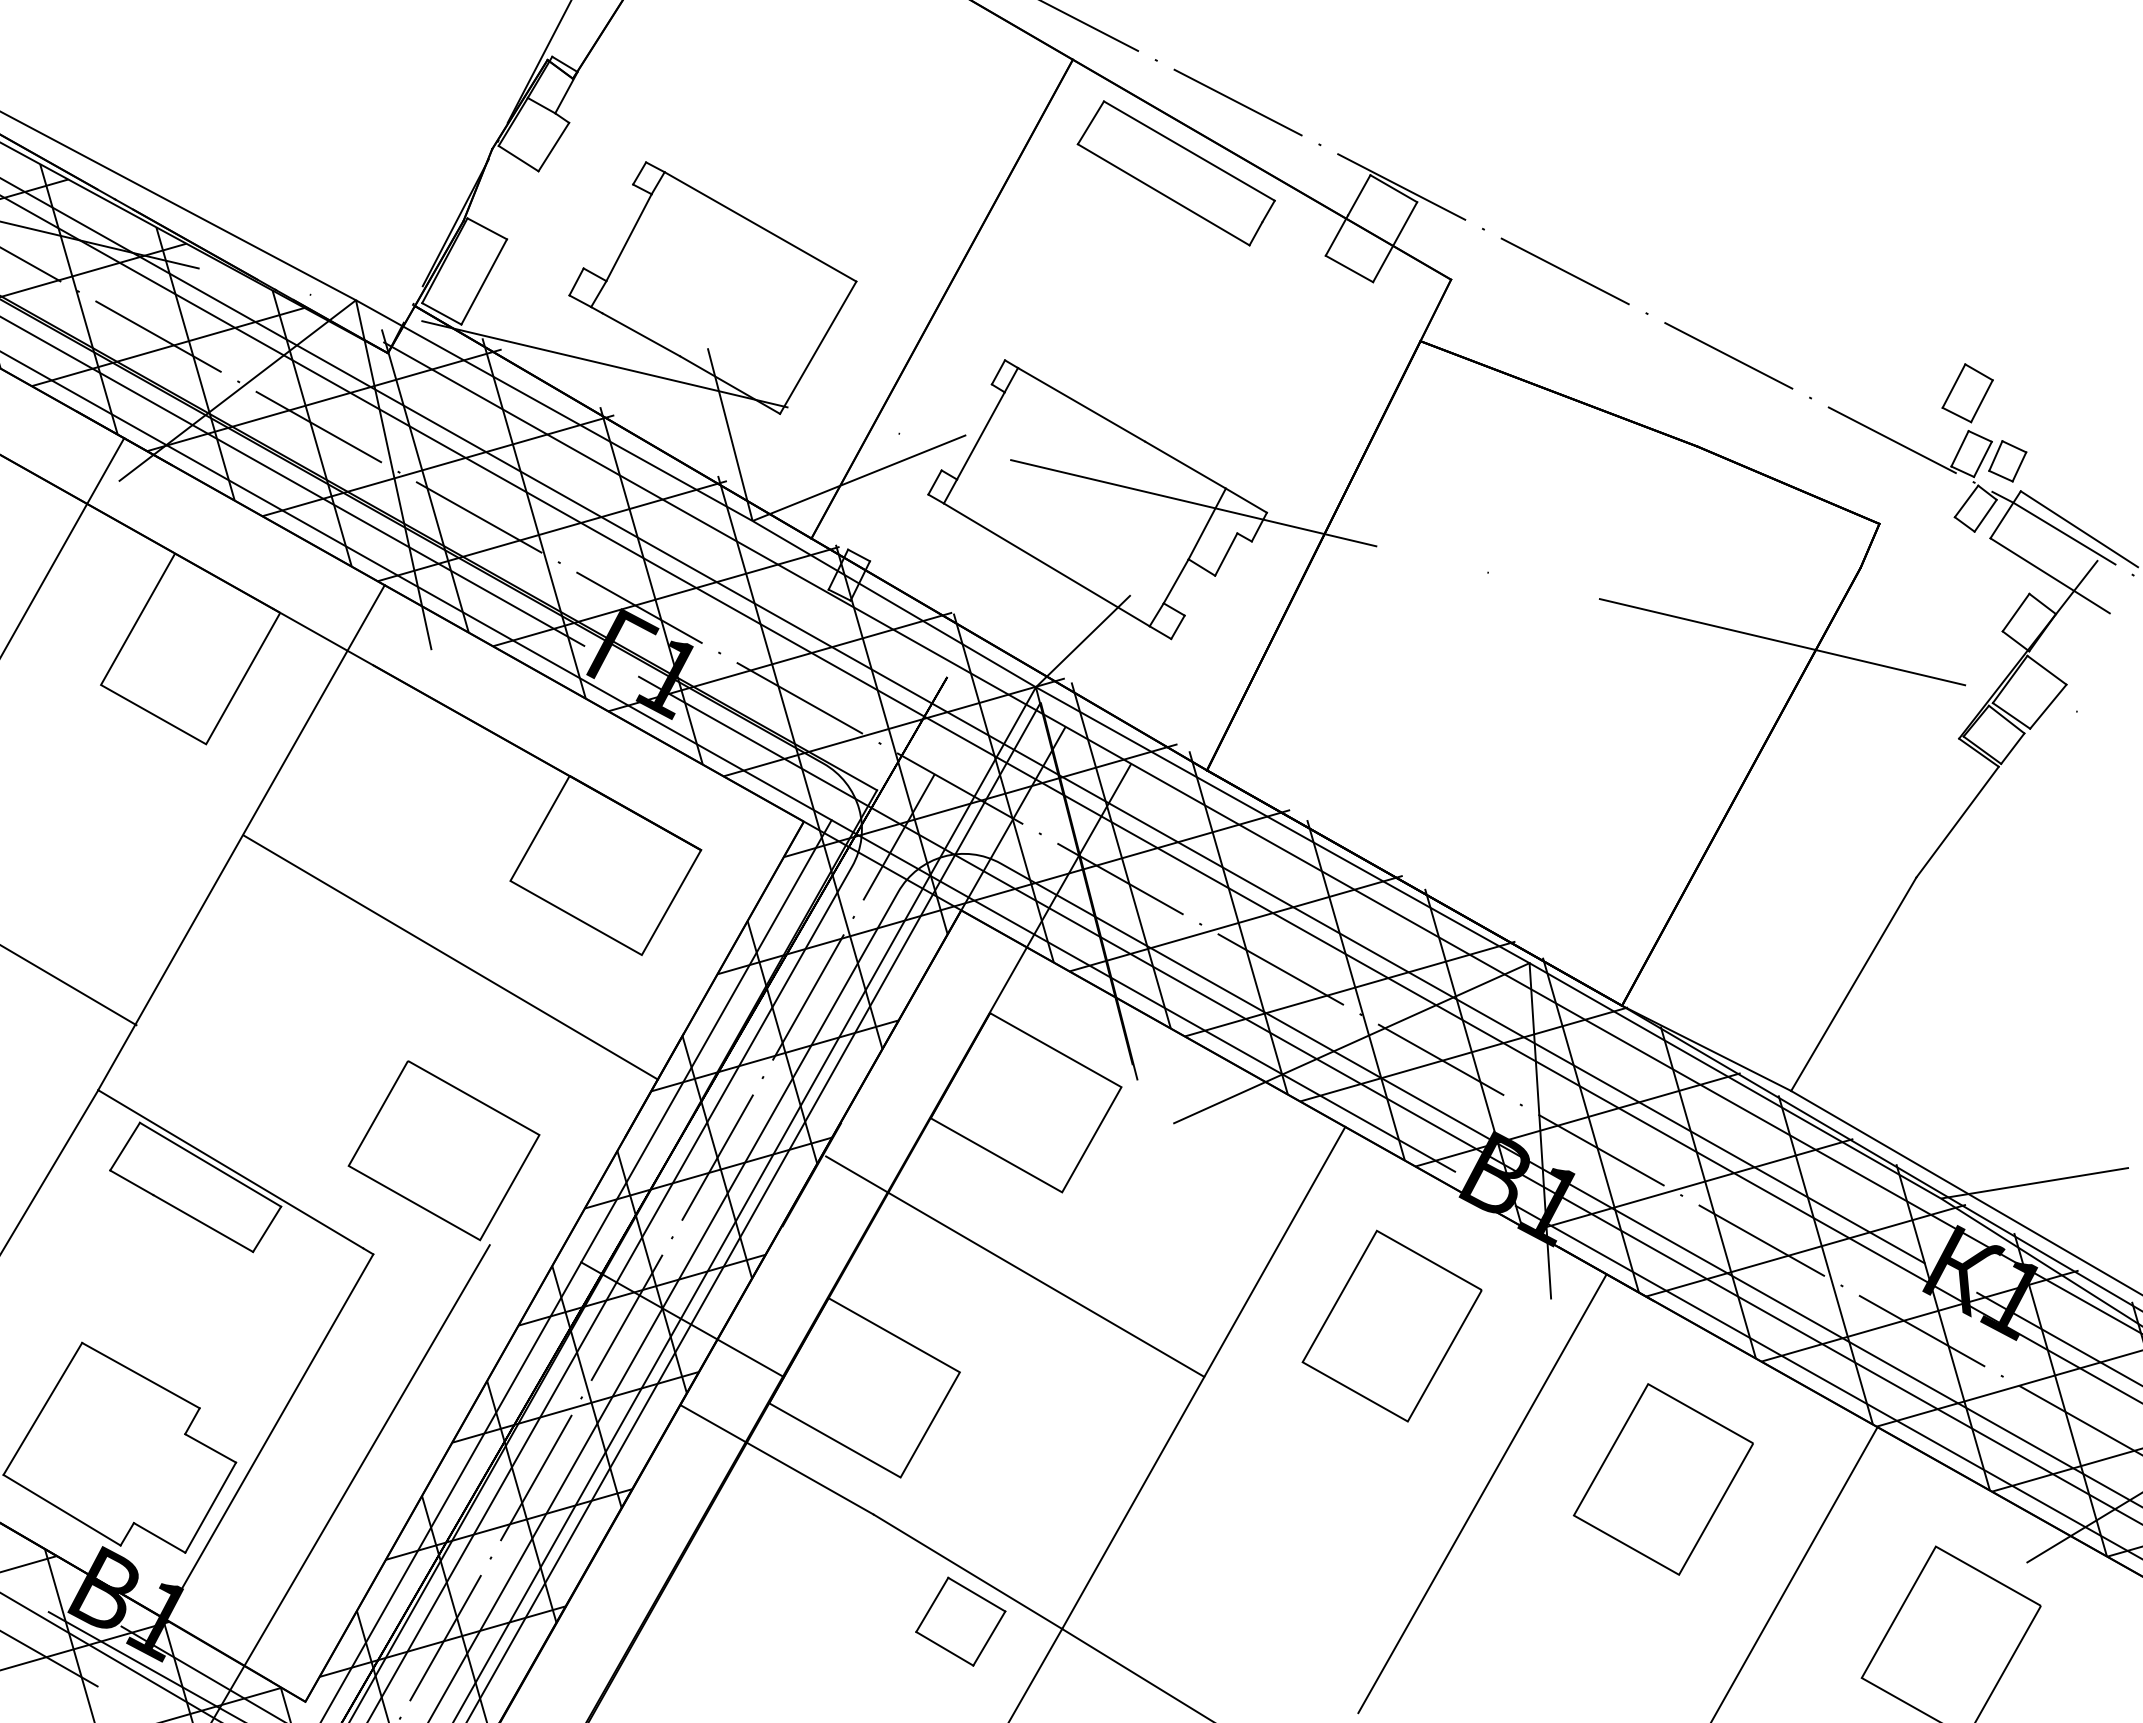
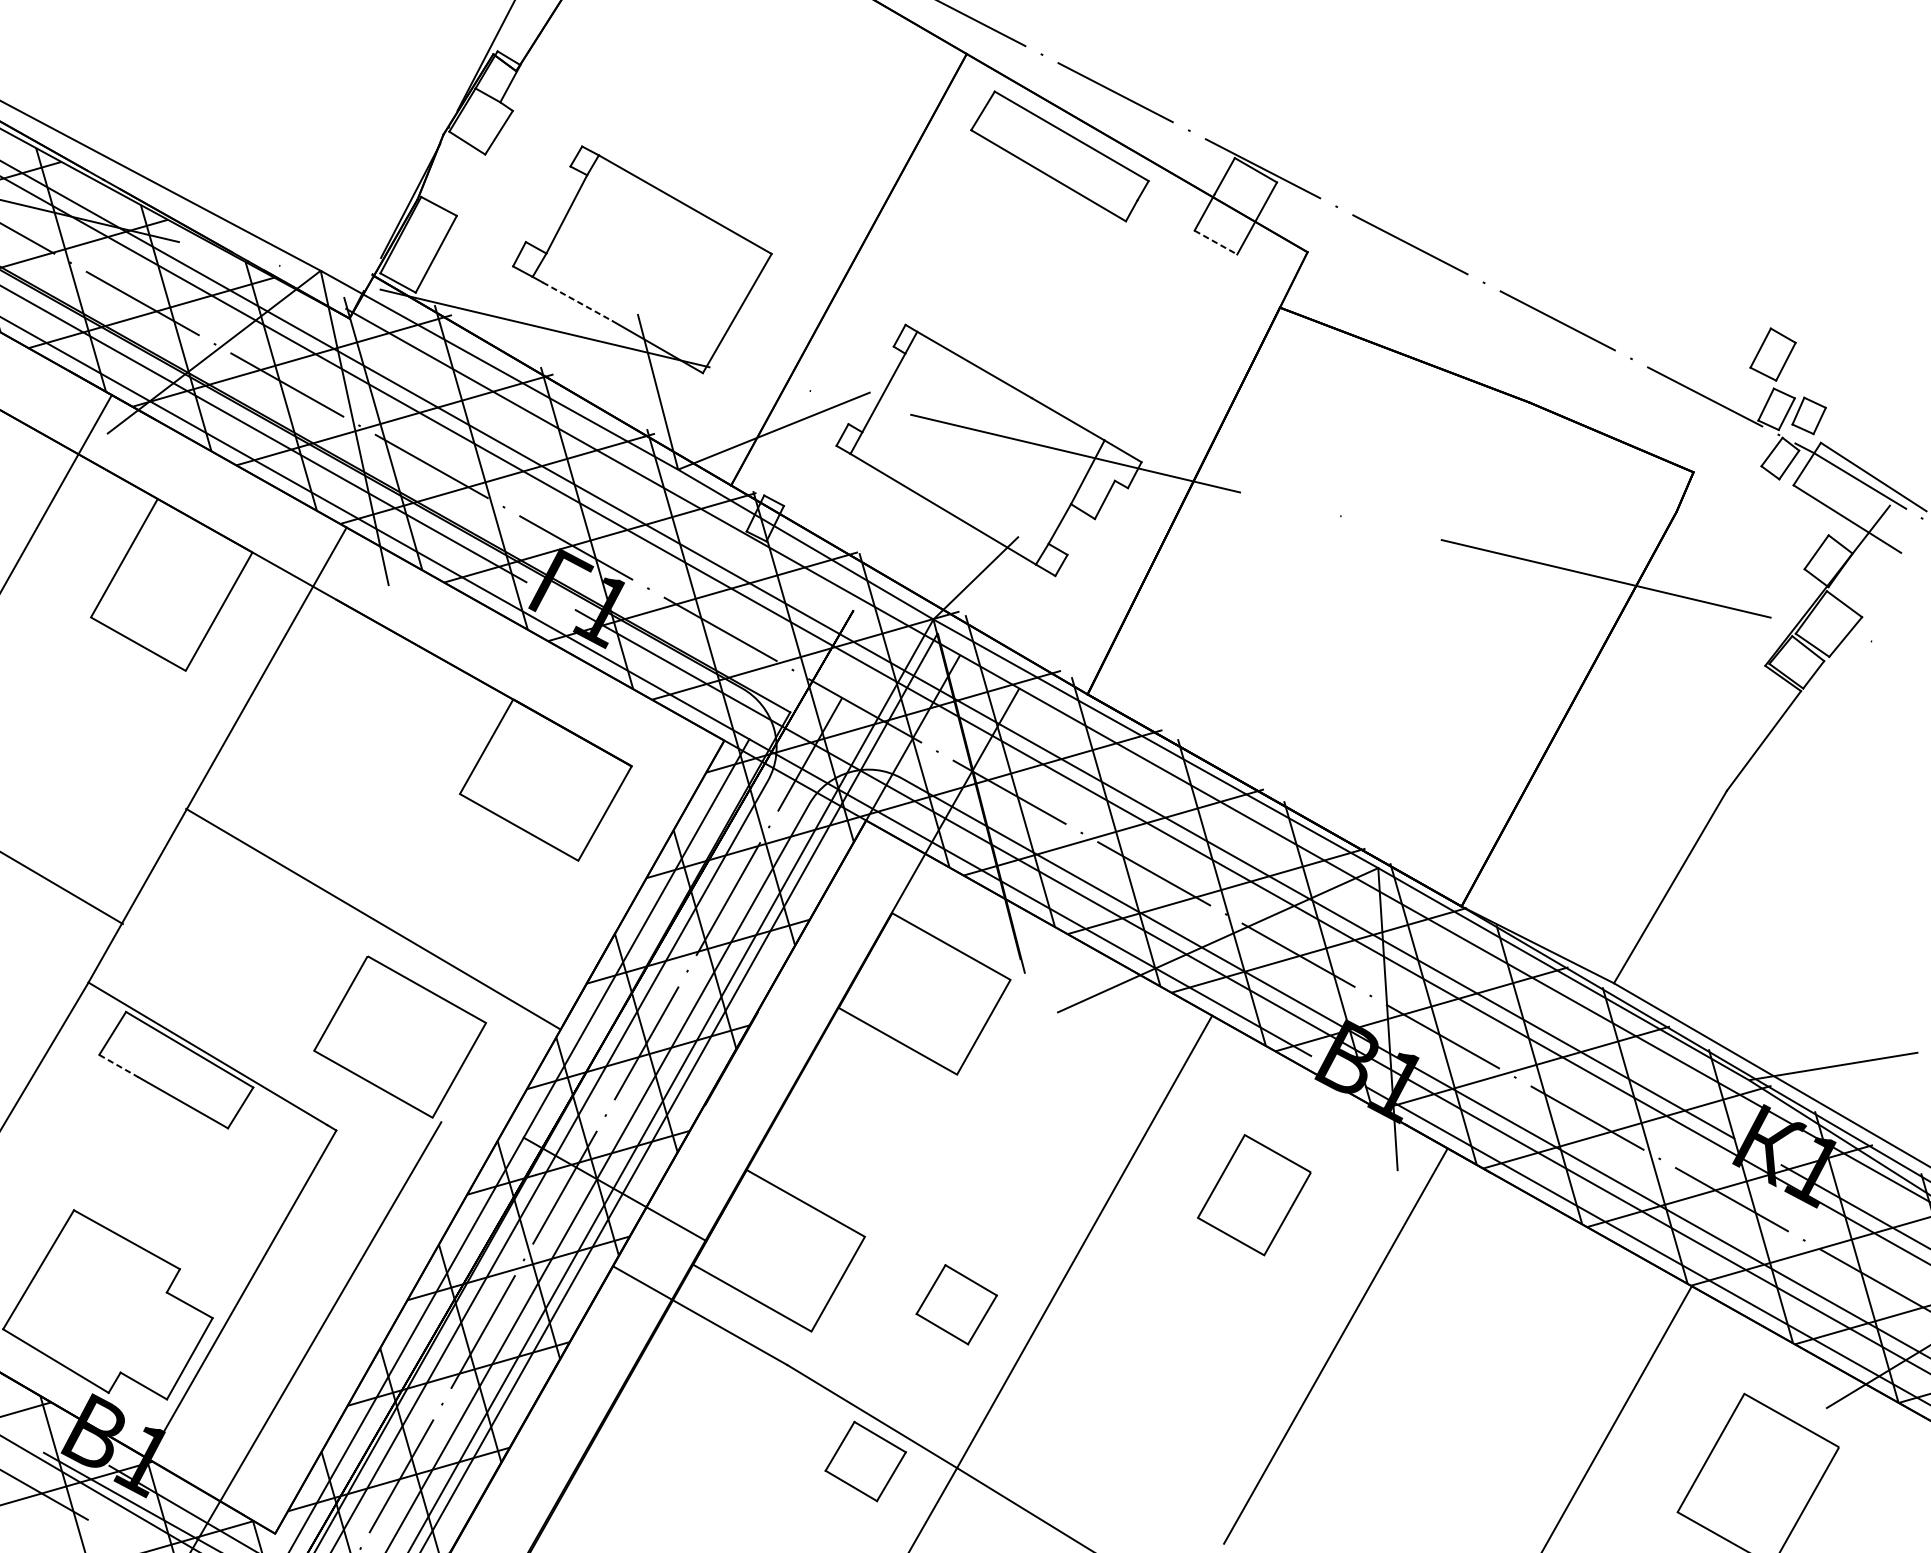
line: (1349, 269) -> (1216, 243), solid -> dashed
line: (641, 335) -> (578, 302), solid -> dashed
line: (450, 957) -> (372, 918), moved
line: (131, 1182) -> (118, 1065), solid -> dashed
line: (1015, 1266) -> (915, 1141), removed
part: (1391, 1325) -> (1253, 1194), size x0.7
part: (1061, 1447) -> (956, 1304), added
part: (1662, 1479) -> (1498, 1333), removed

